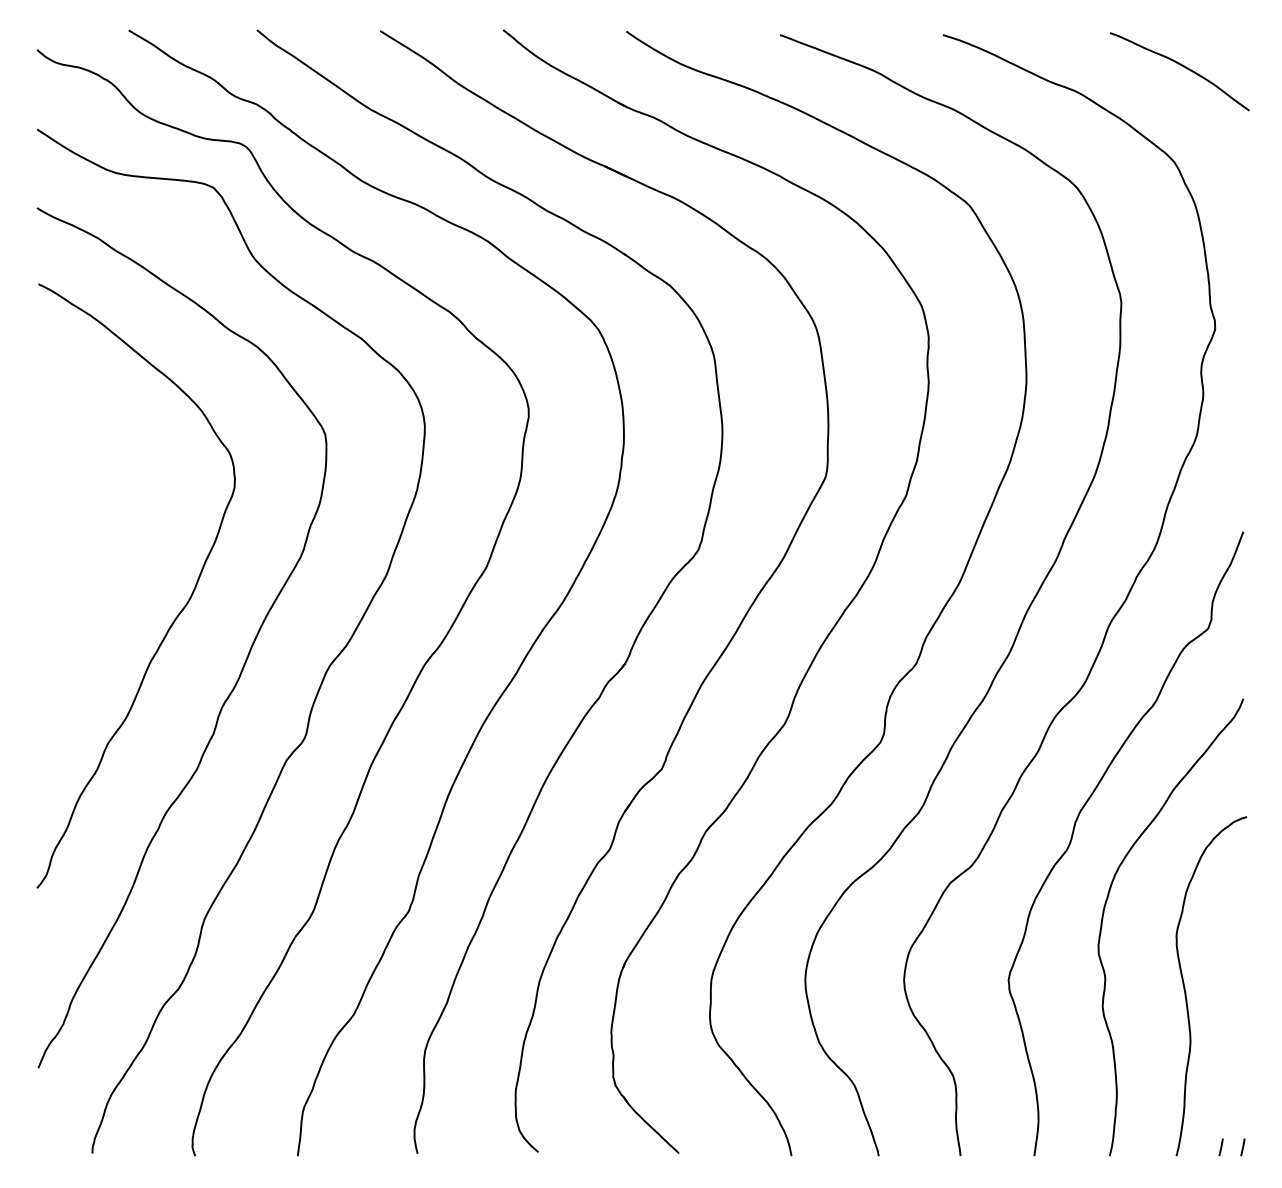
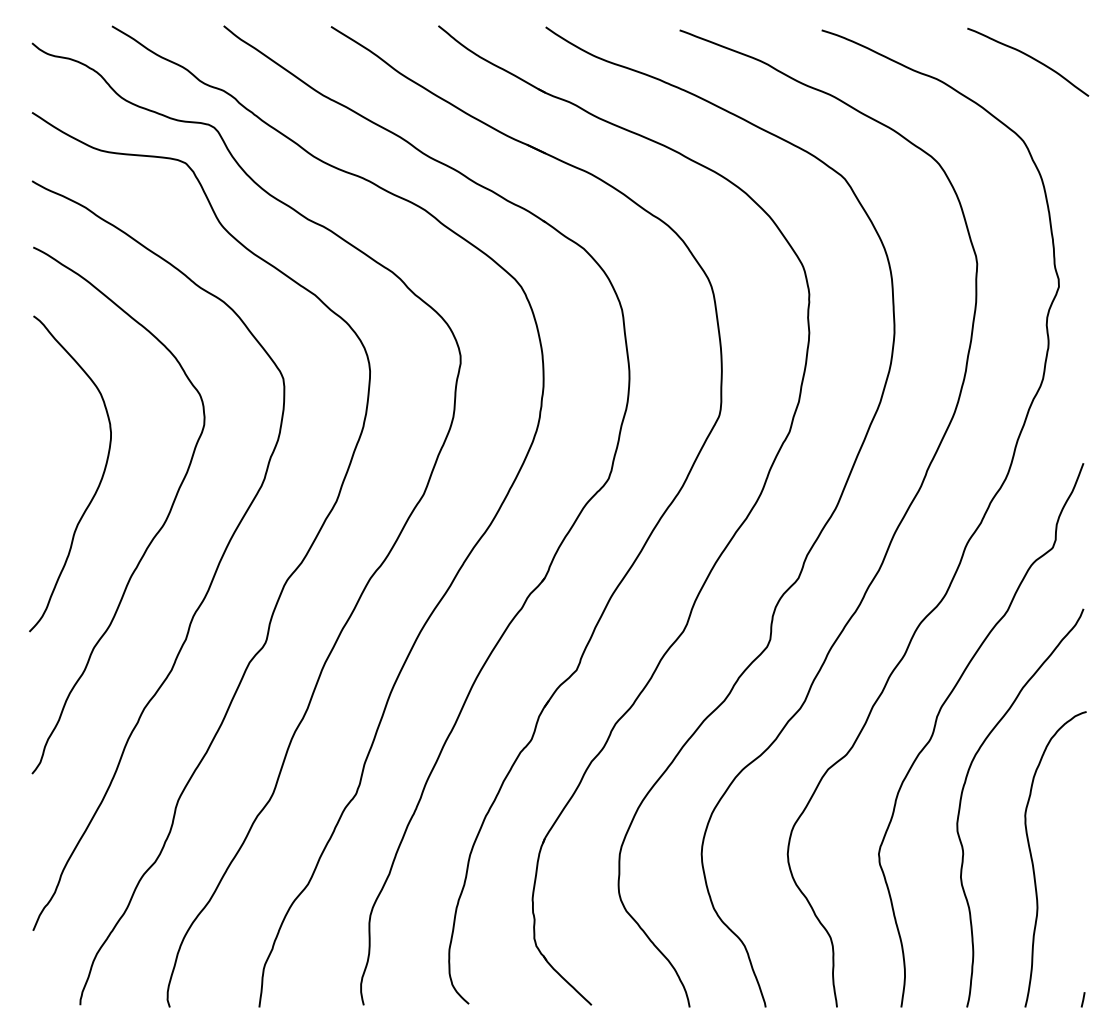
curve: (112, 558) -> (97, 486), added
line: (1220, 1146) -> (1063, 999), removed

